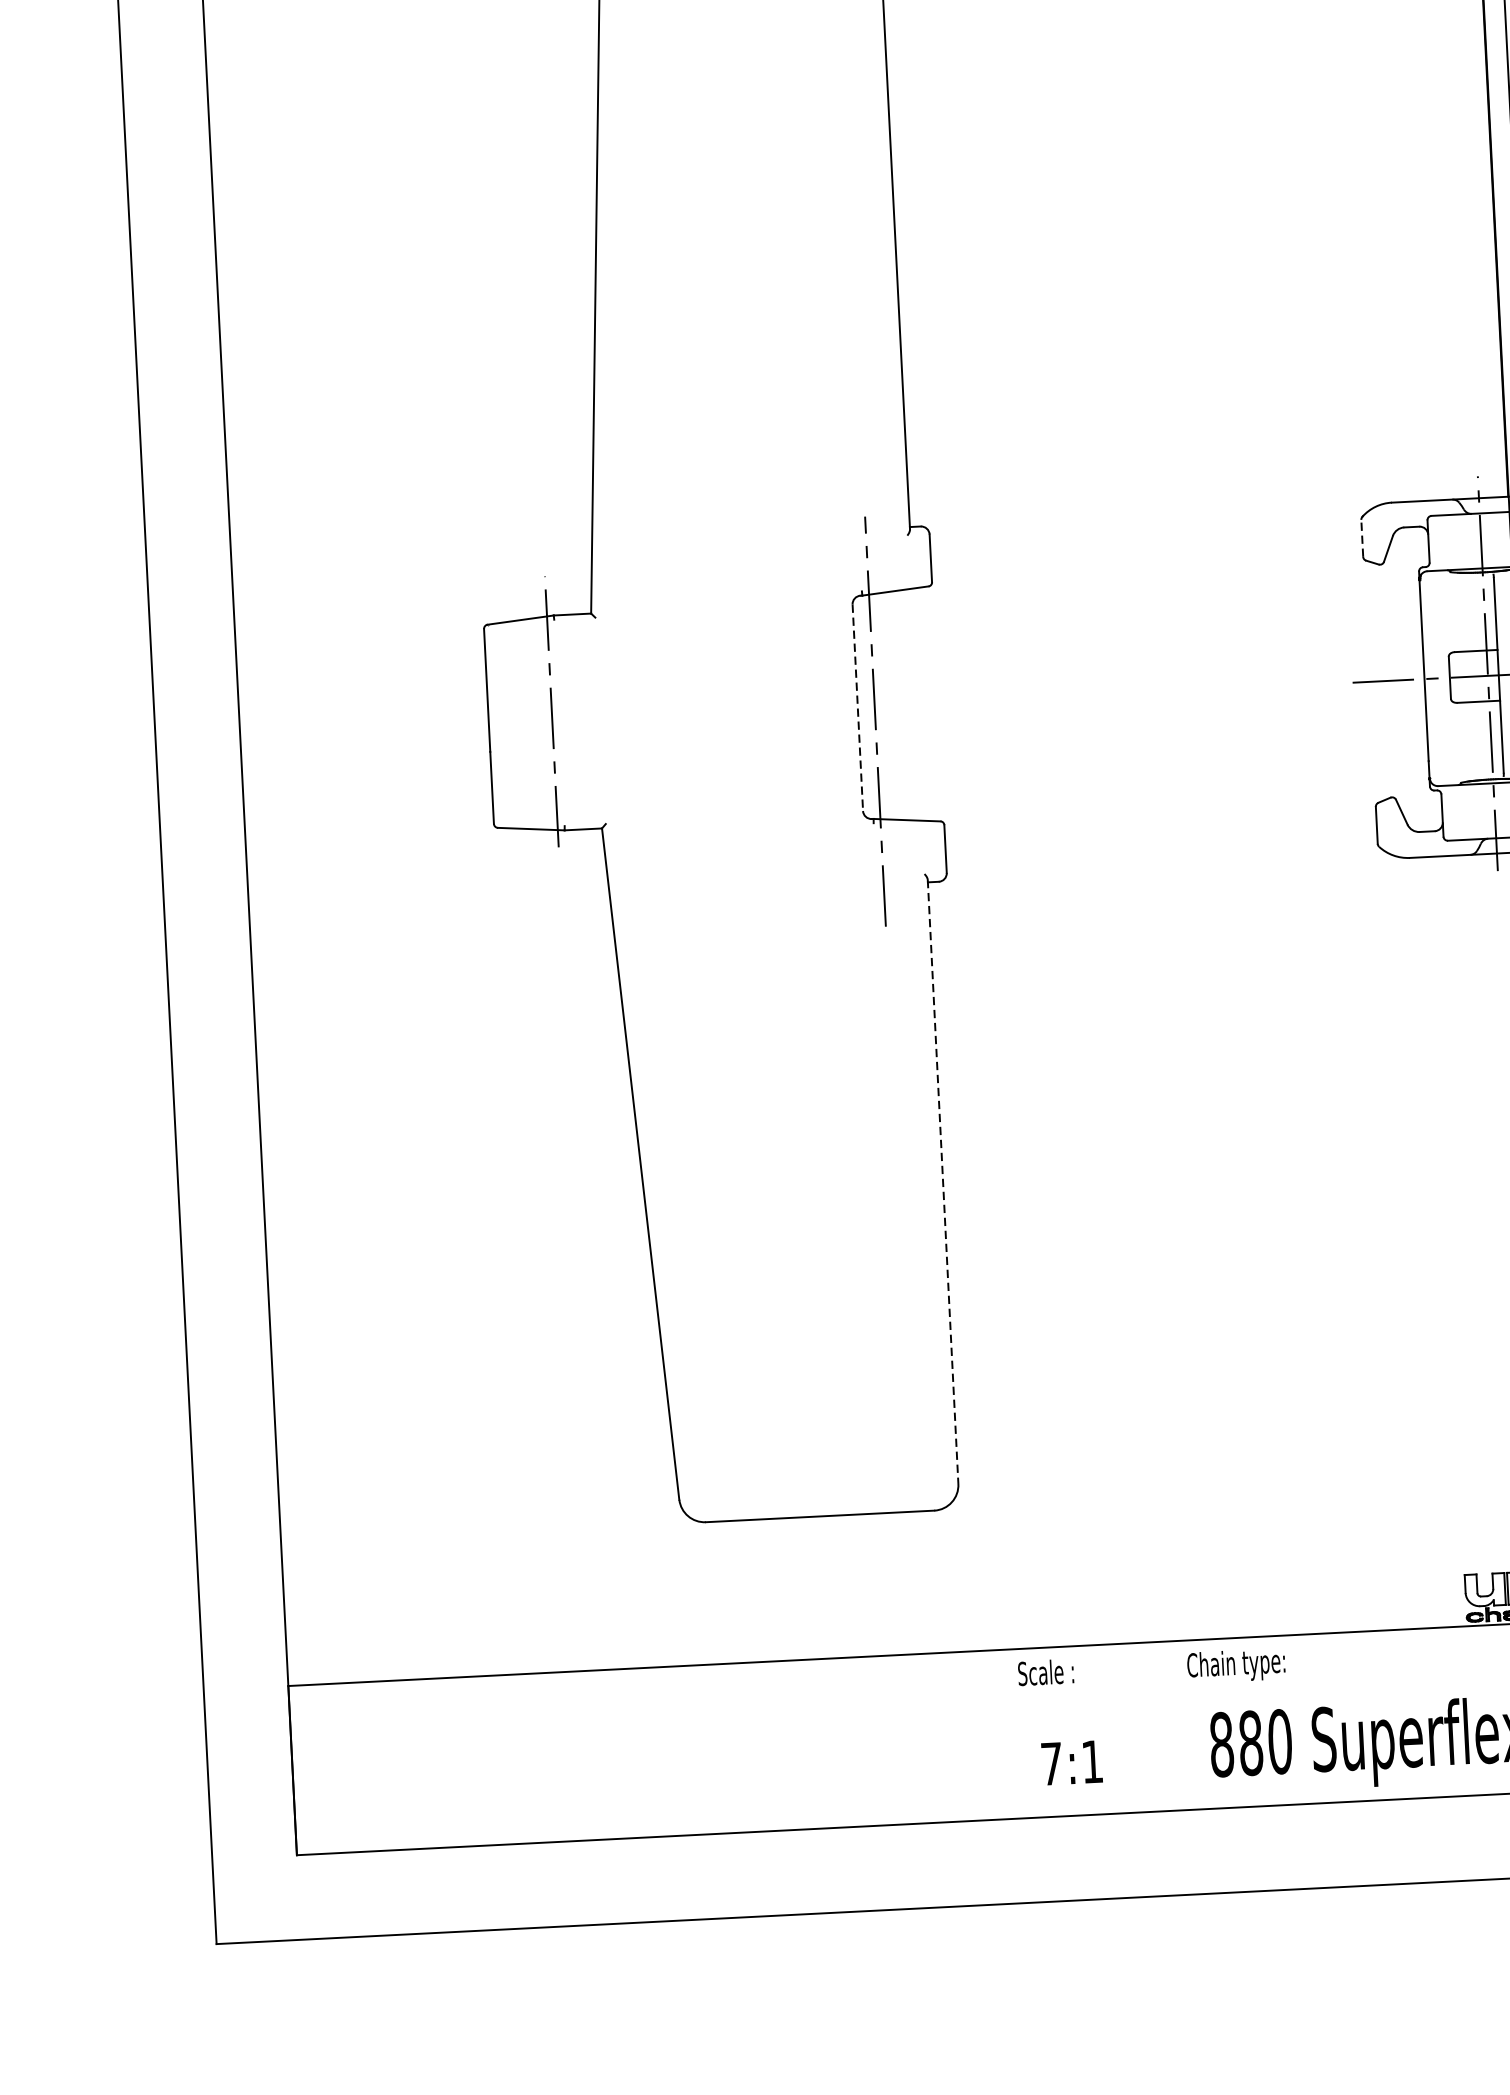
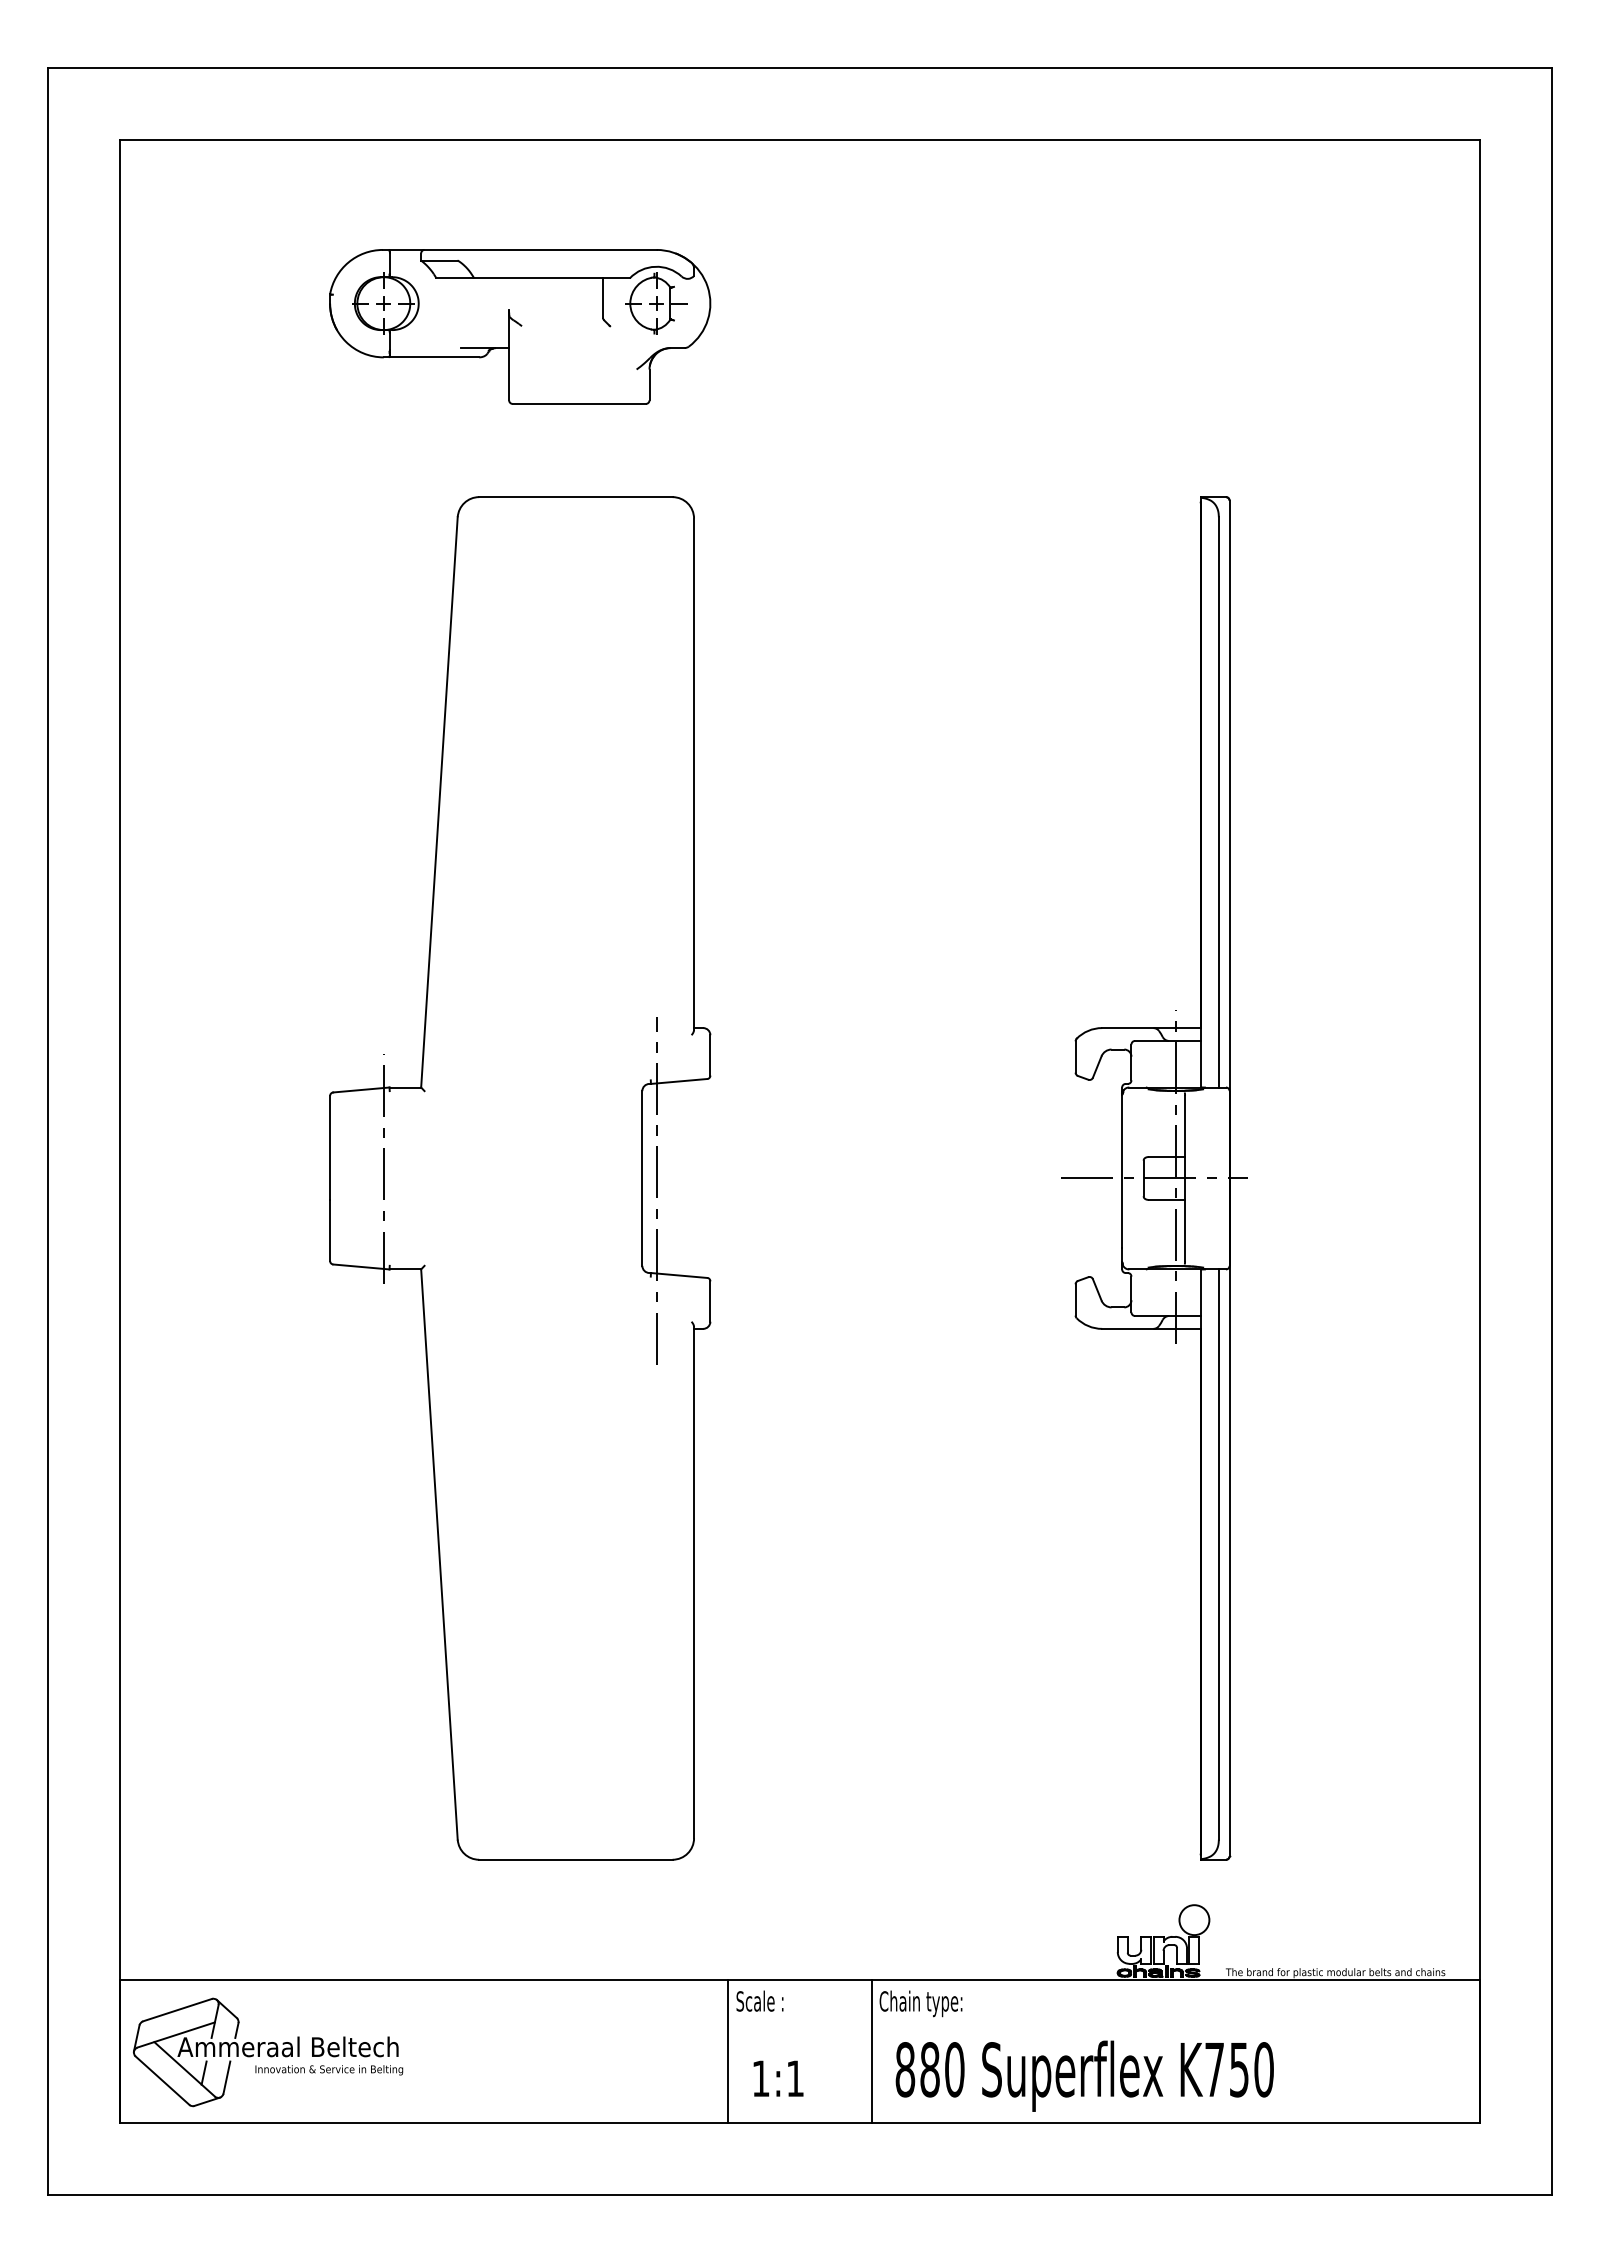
line: (1362, 537) -> (1075, 1056), dashed -> solid
line: (858, 707) -> (642, 1178), dashed -> solid
line: (943, 1181) -> (694, 1582), dashed -> solid
line: (1180, 1725) -> (871, 2051), added
line: (1011, 1733) -> (728, 2051), added
part: (468, 1762) -> (268, 2052), added
text: (1051, 1763) -> (760, 2078), 7:1 -> 1:1

